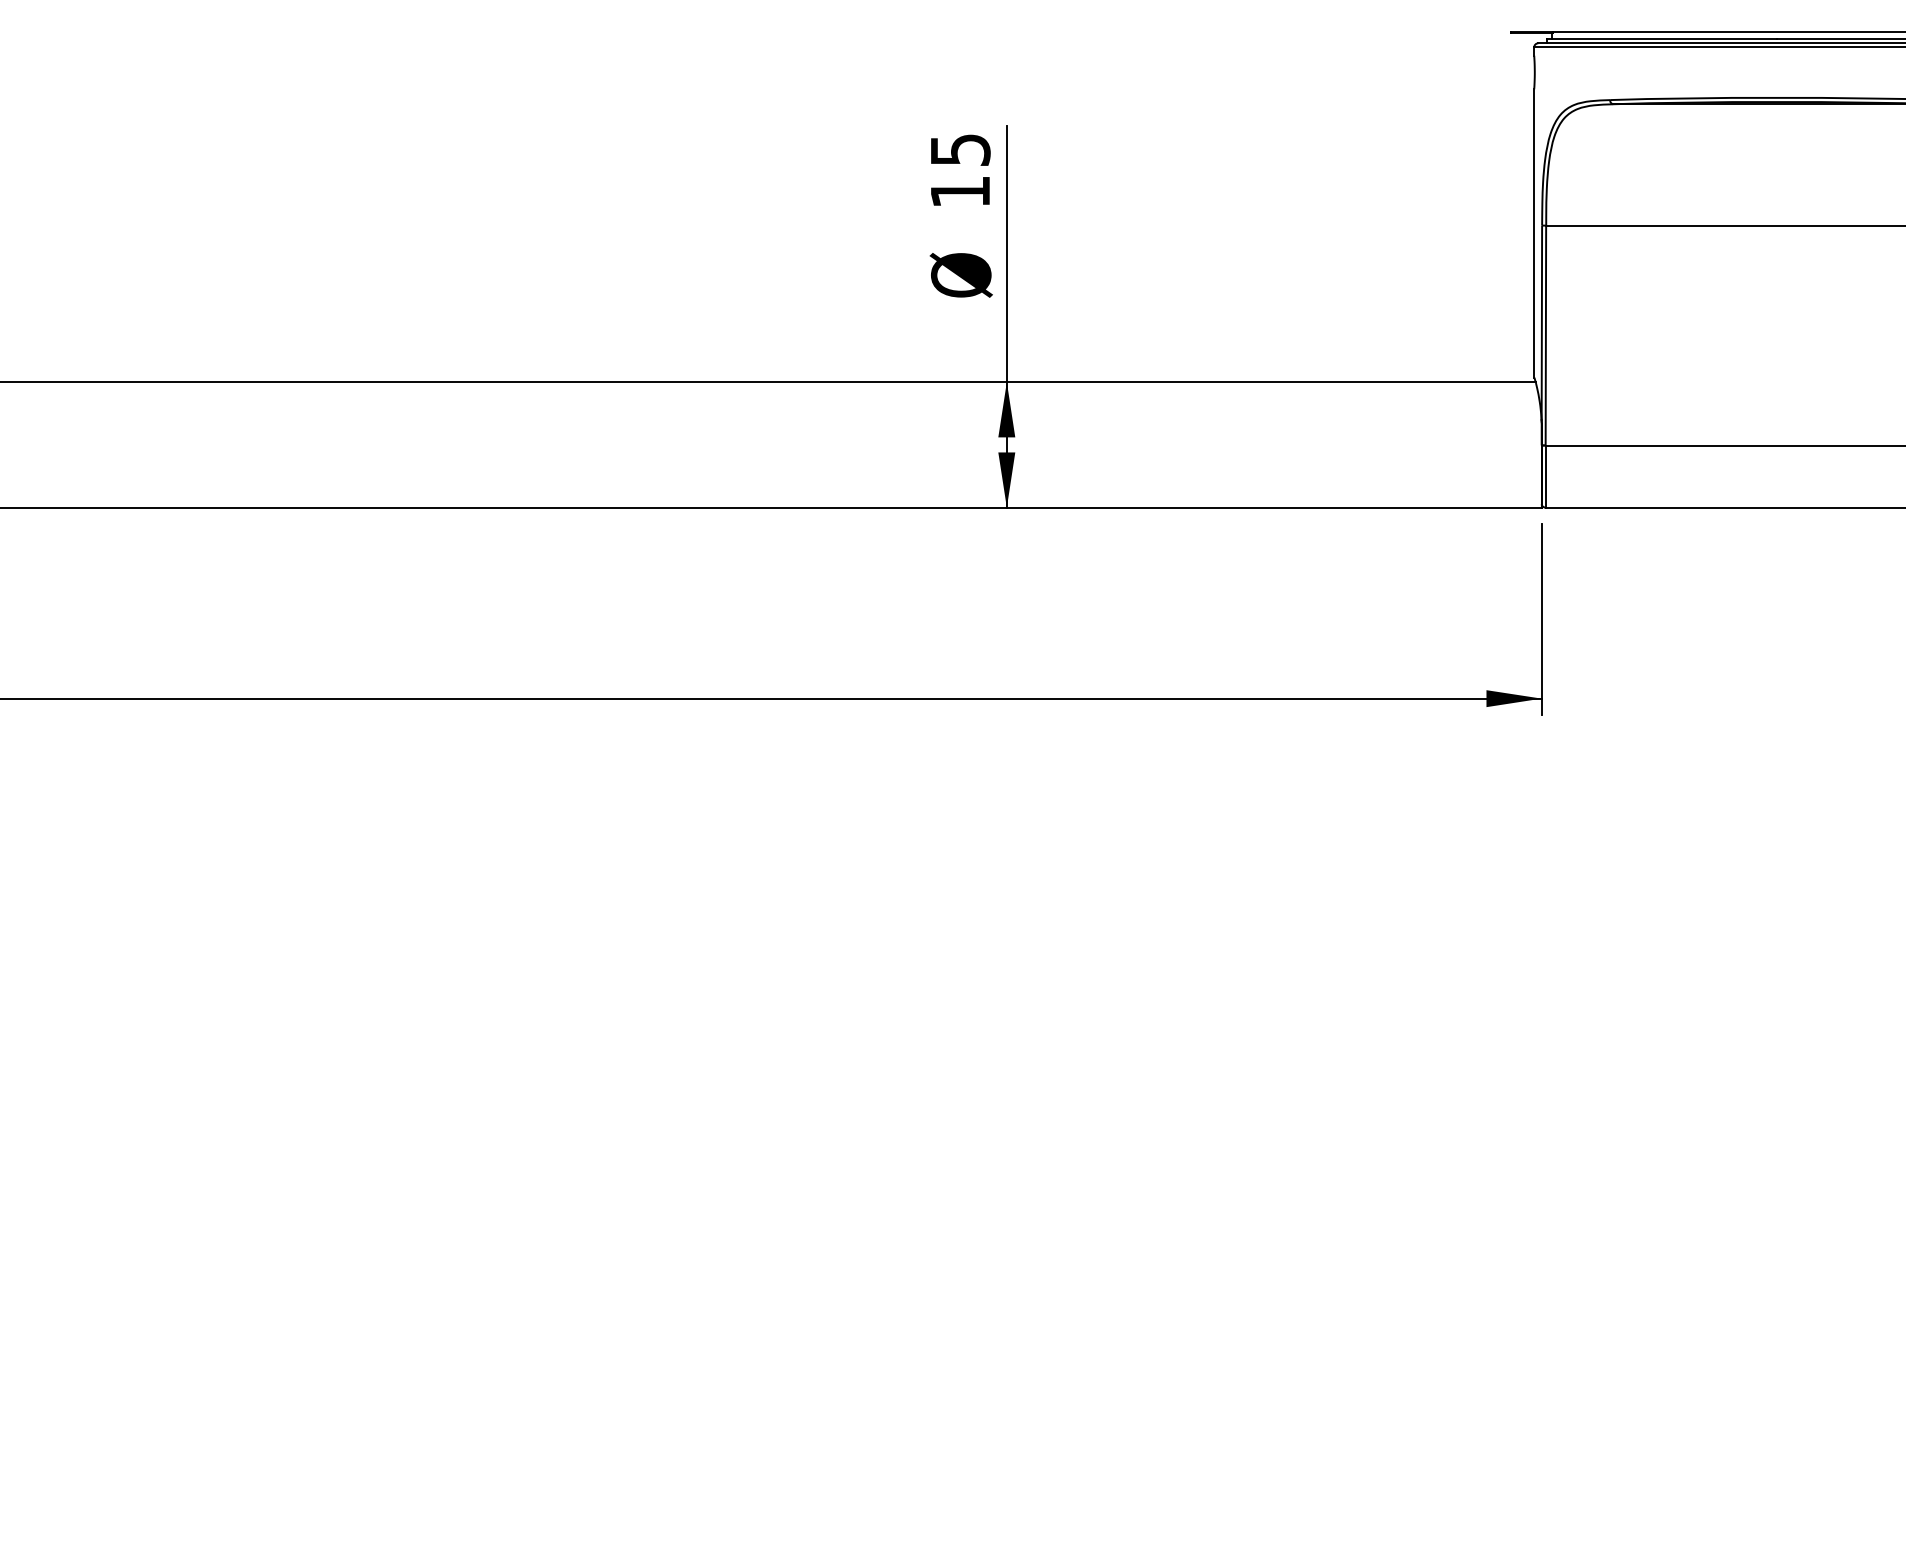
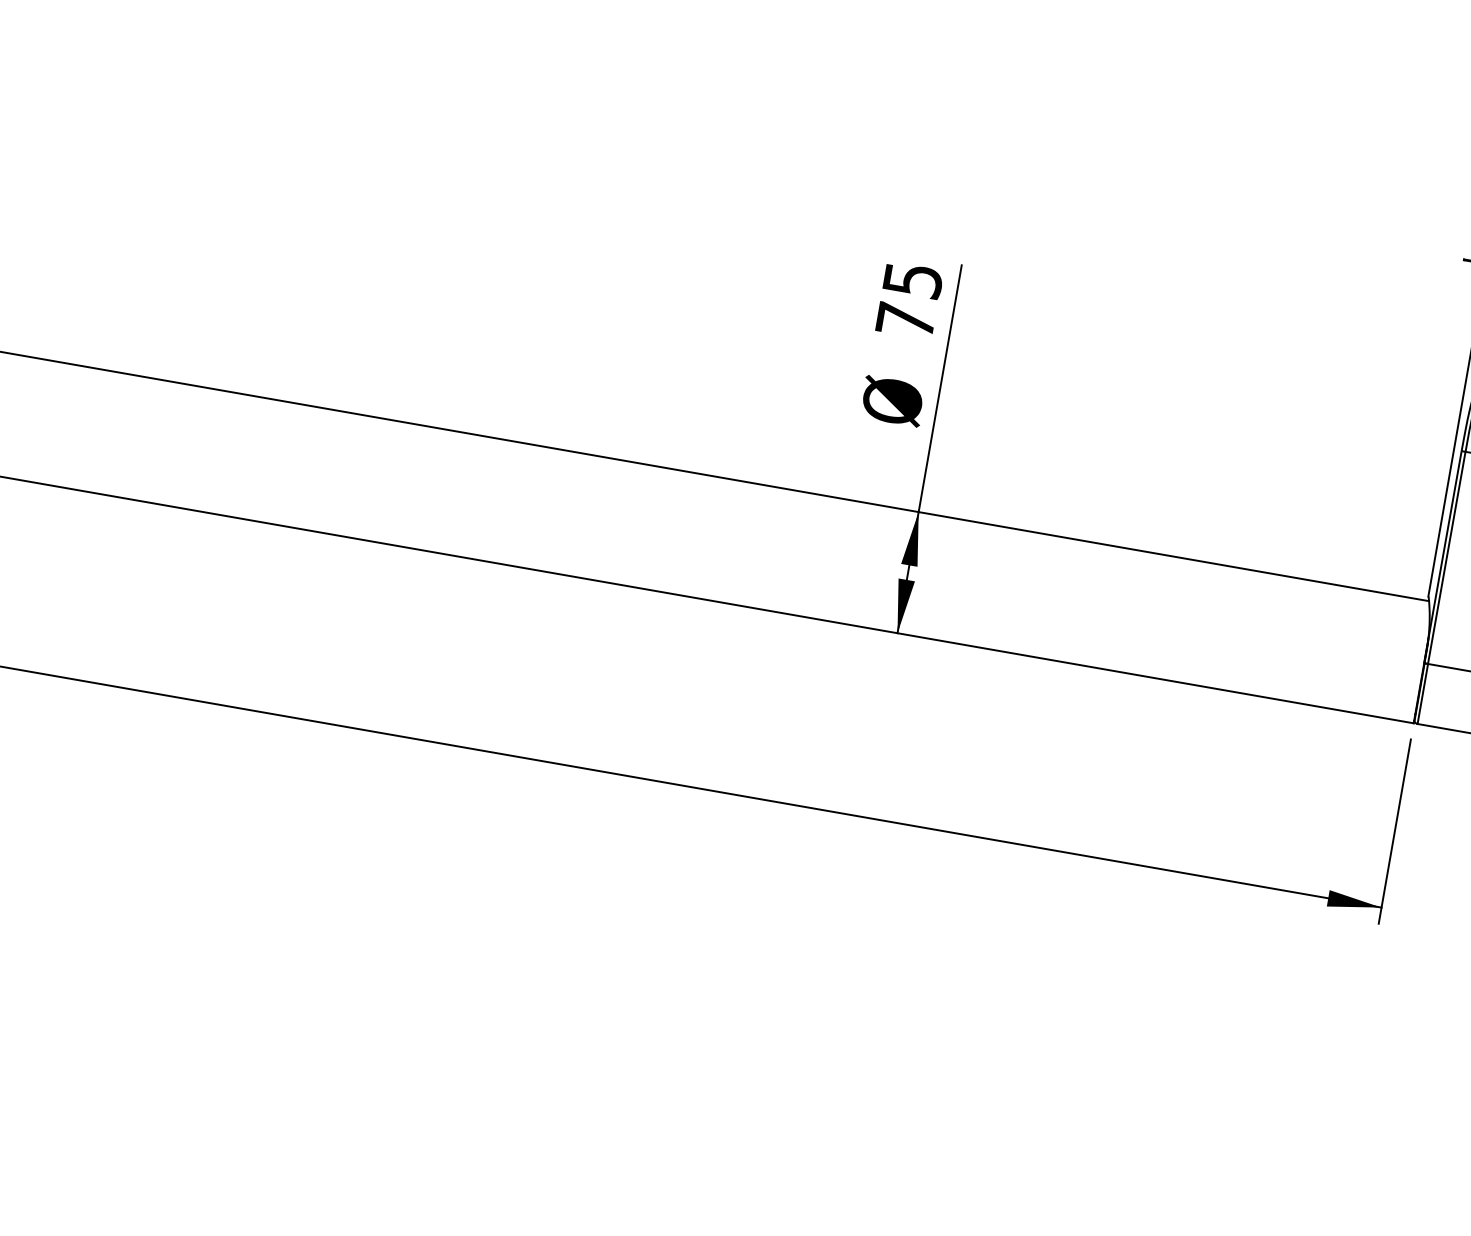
text: (960, 191) -> (906, 320), 15 -> 75

